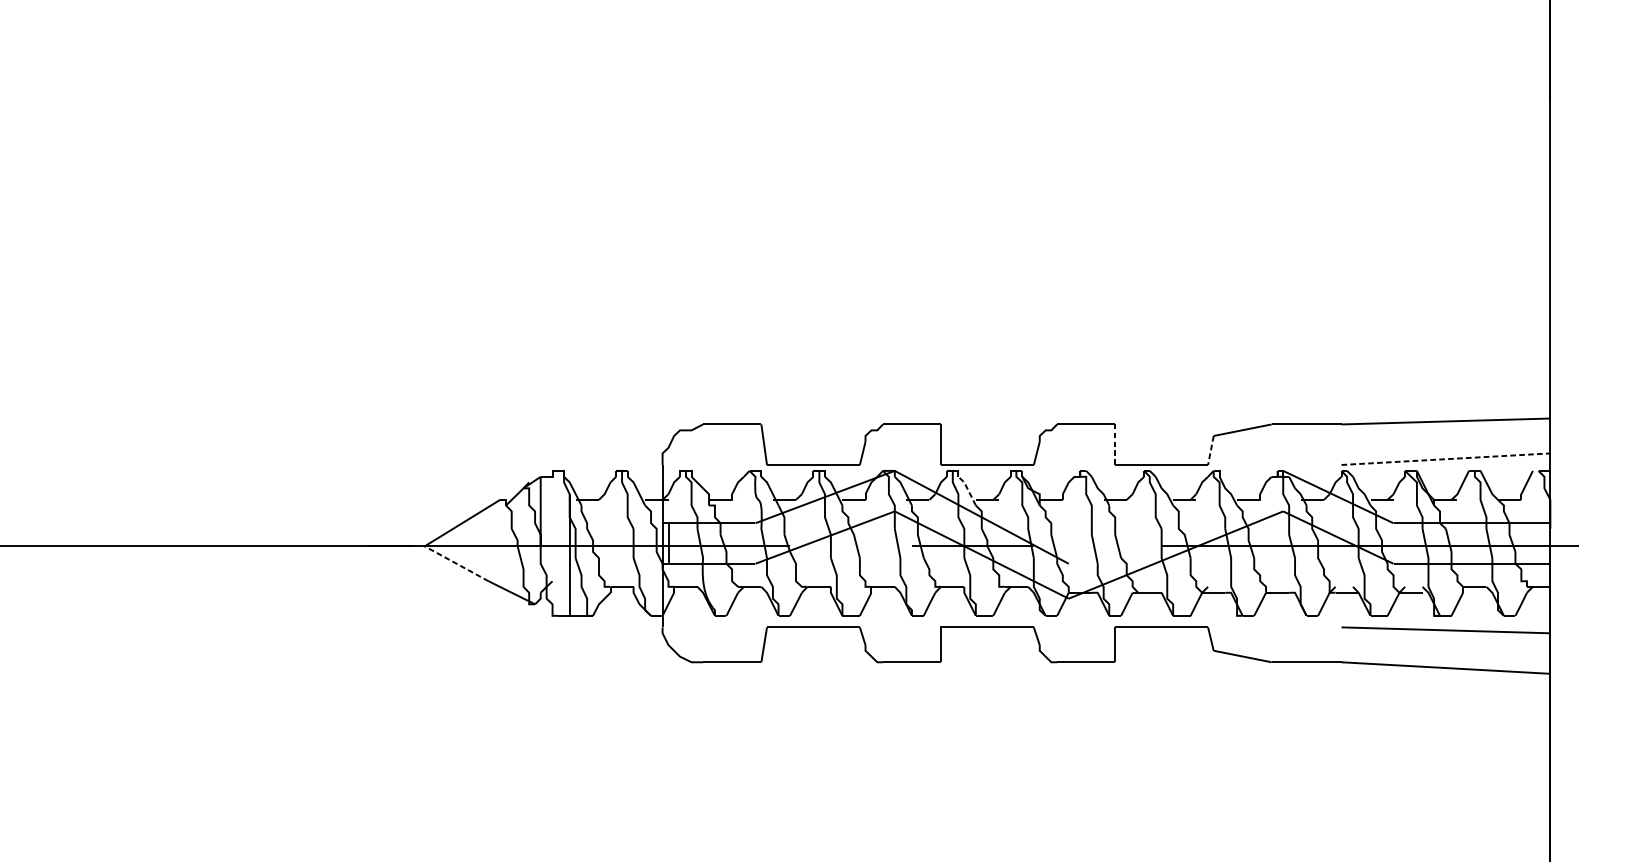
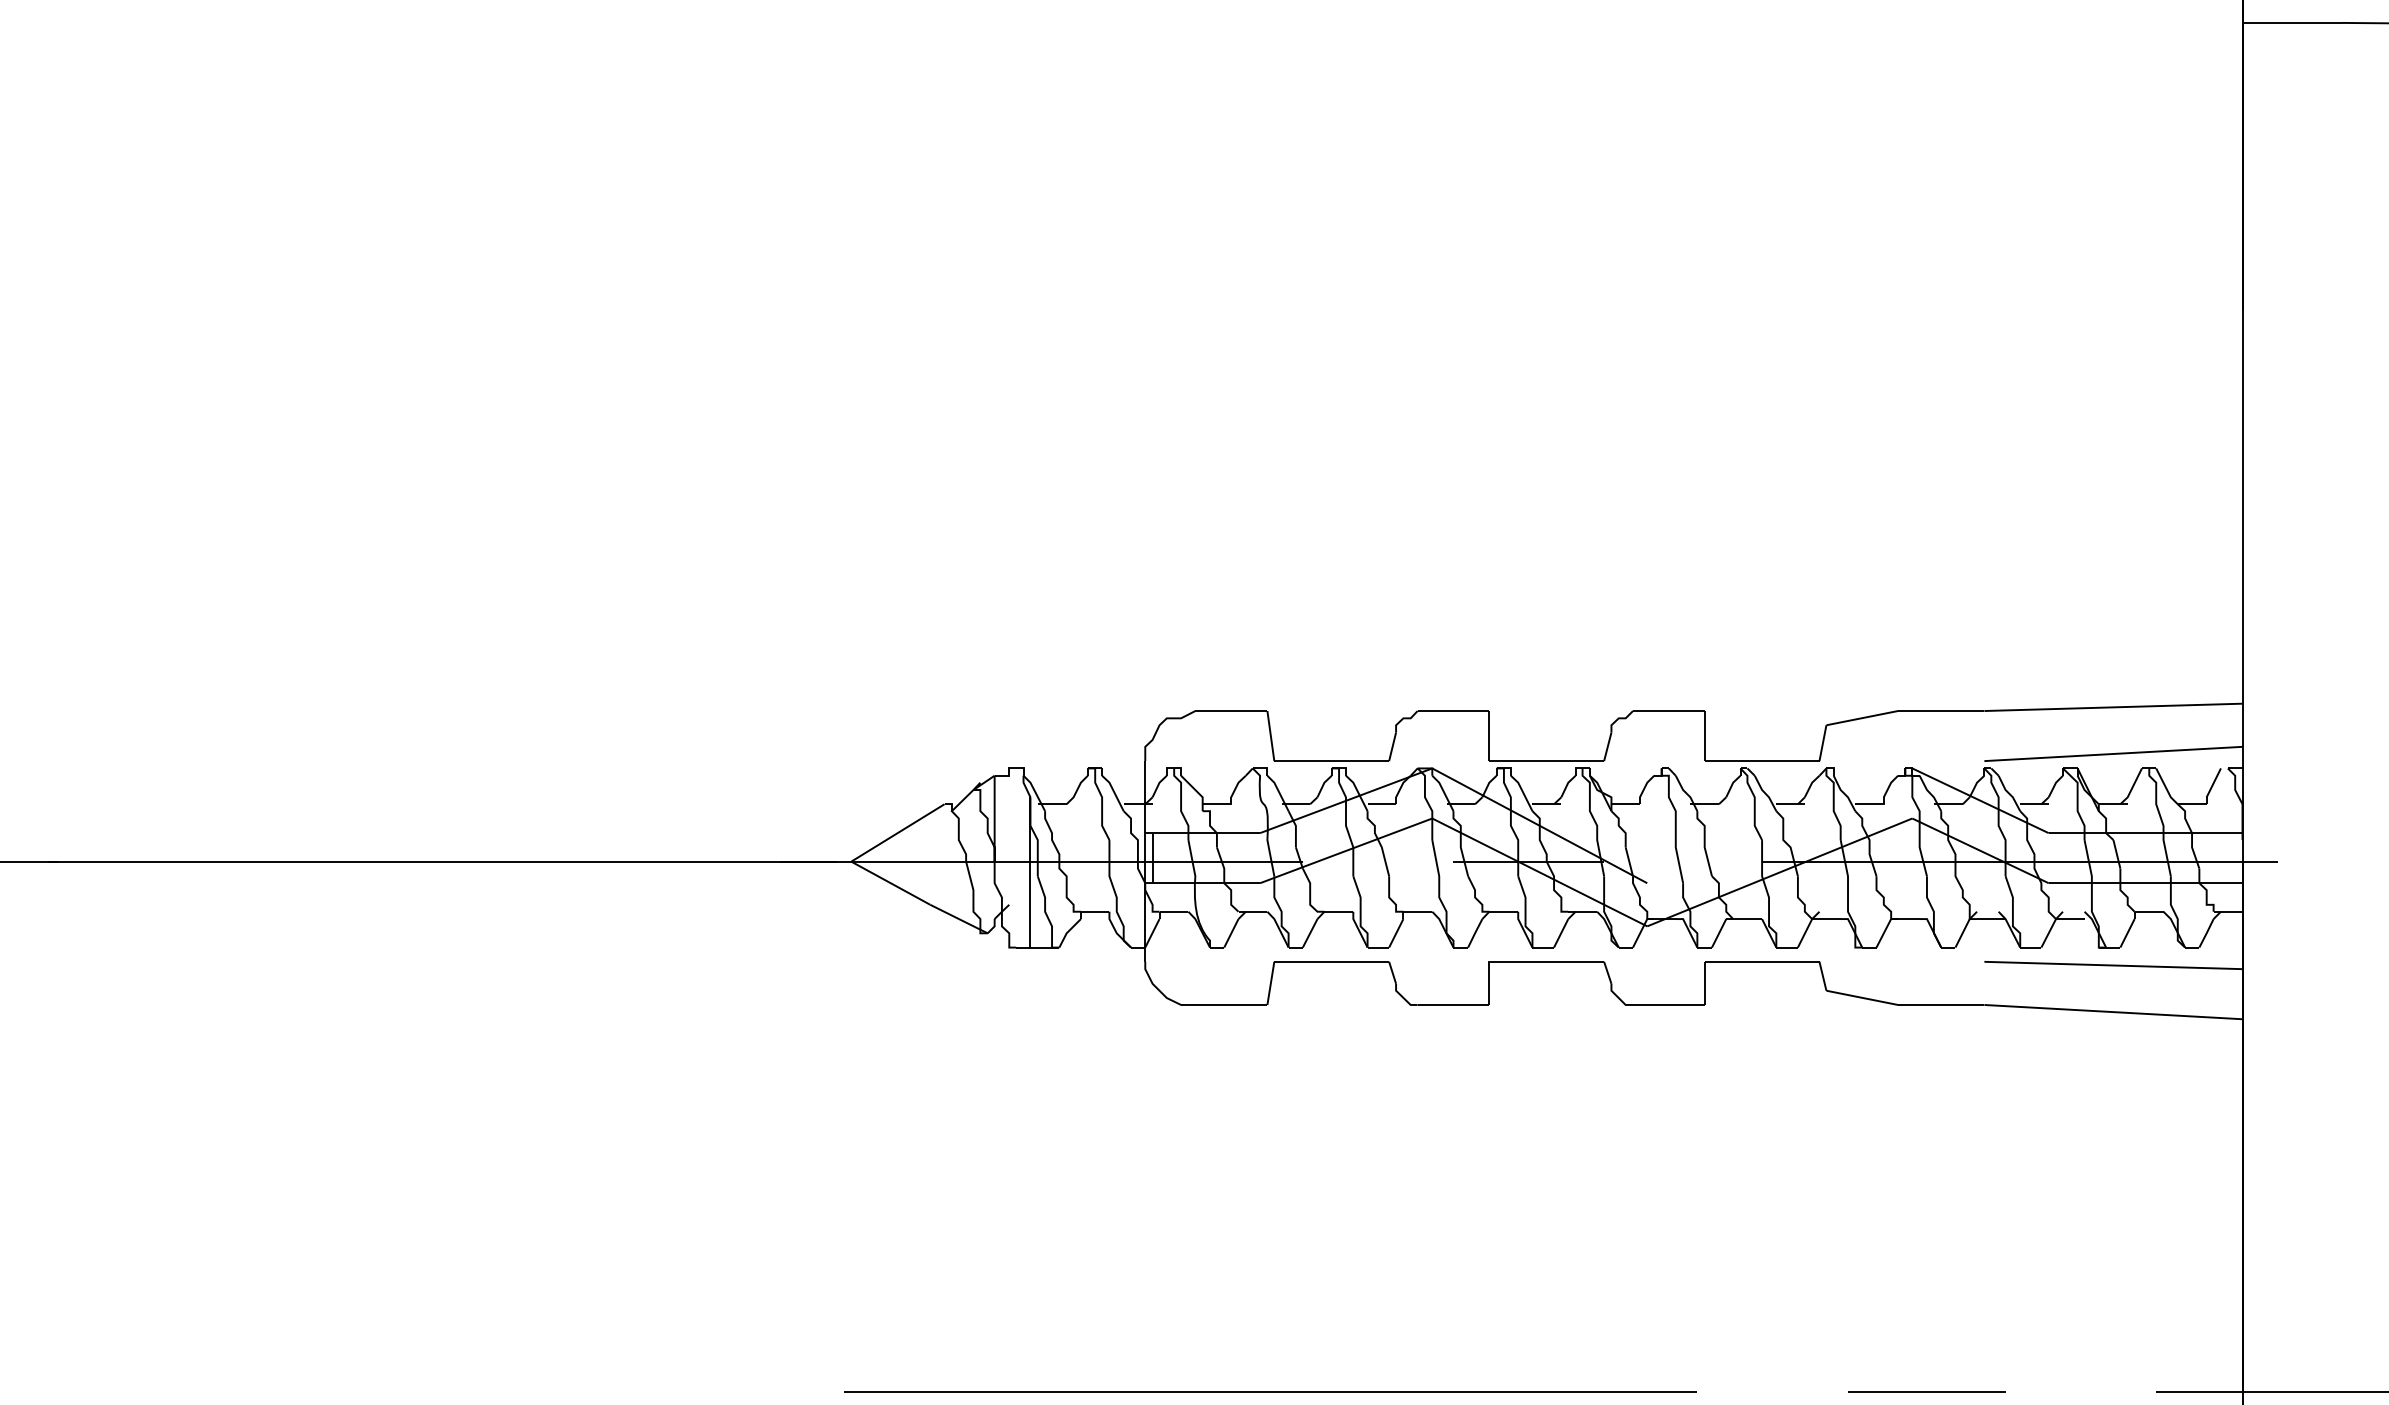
line: (1115, 444) -> (1704, 735), dashed -> solid
line: (1210, 450) -> (1822, 743), dashed -> solid
line: (1445, 458) -> (2113, 753), dashed -> solid
line: (967, 489) -> (1522, 791), dashed -> solid
line: (456, 563) -> (890, 883), dashed -> solid

